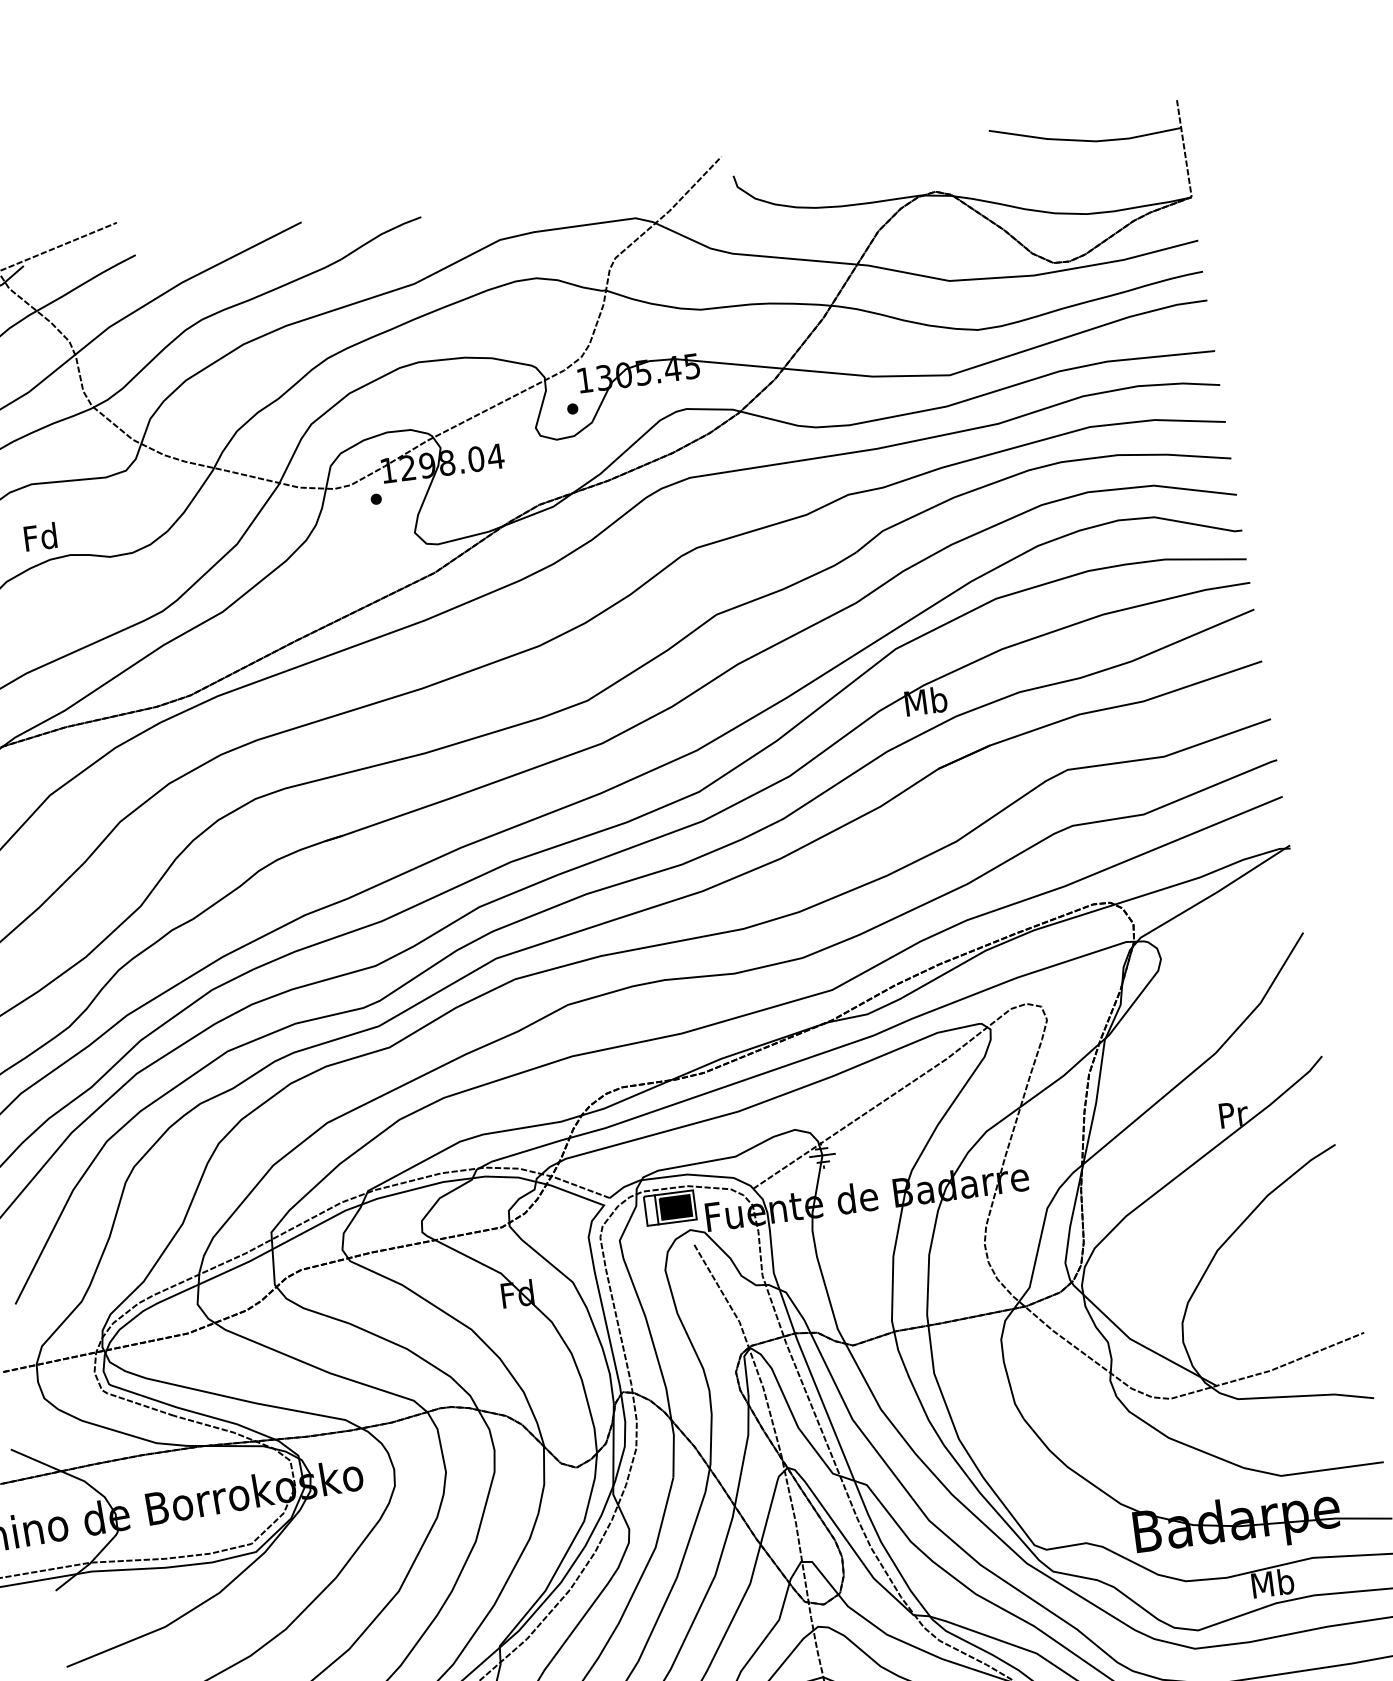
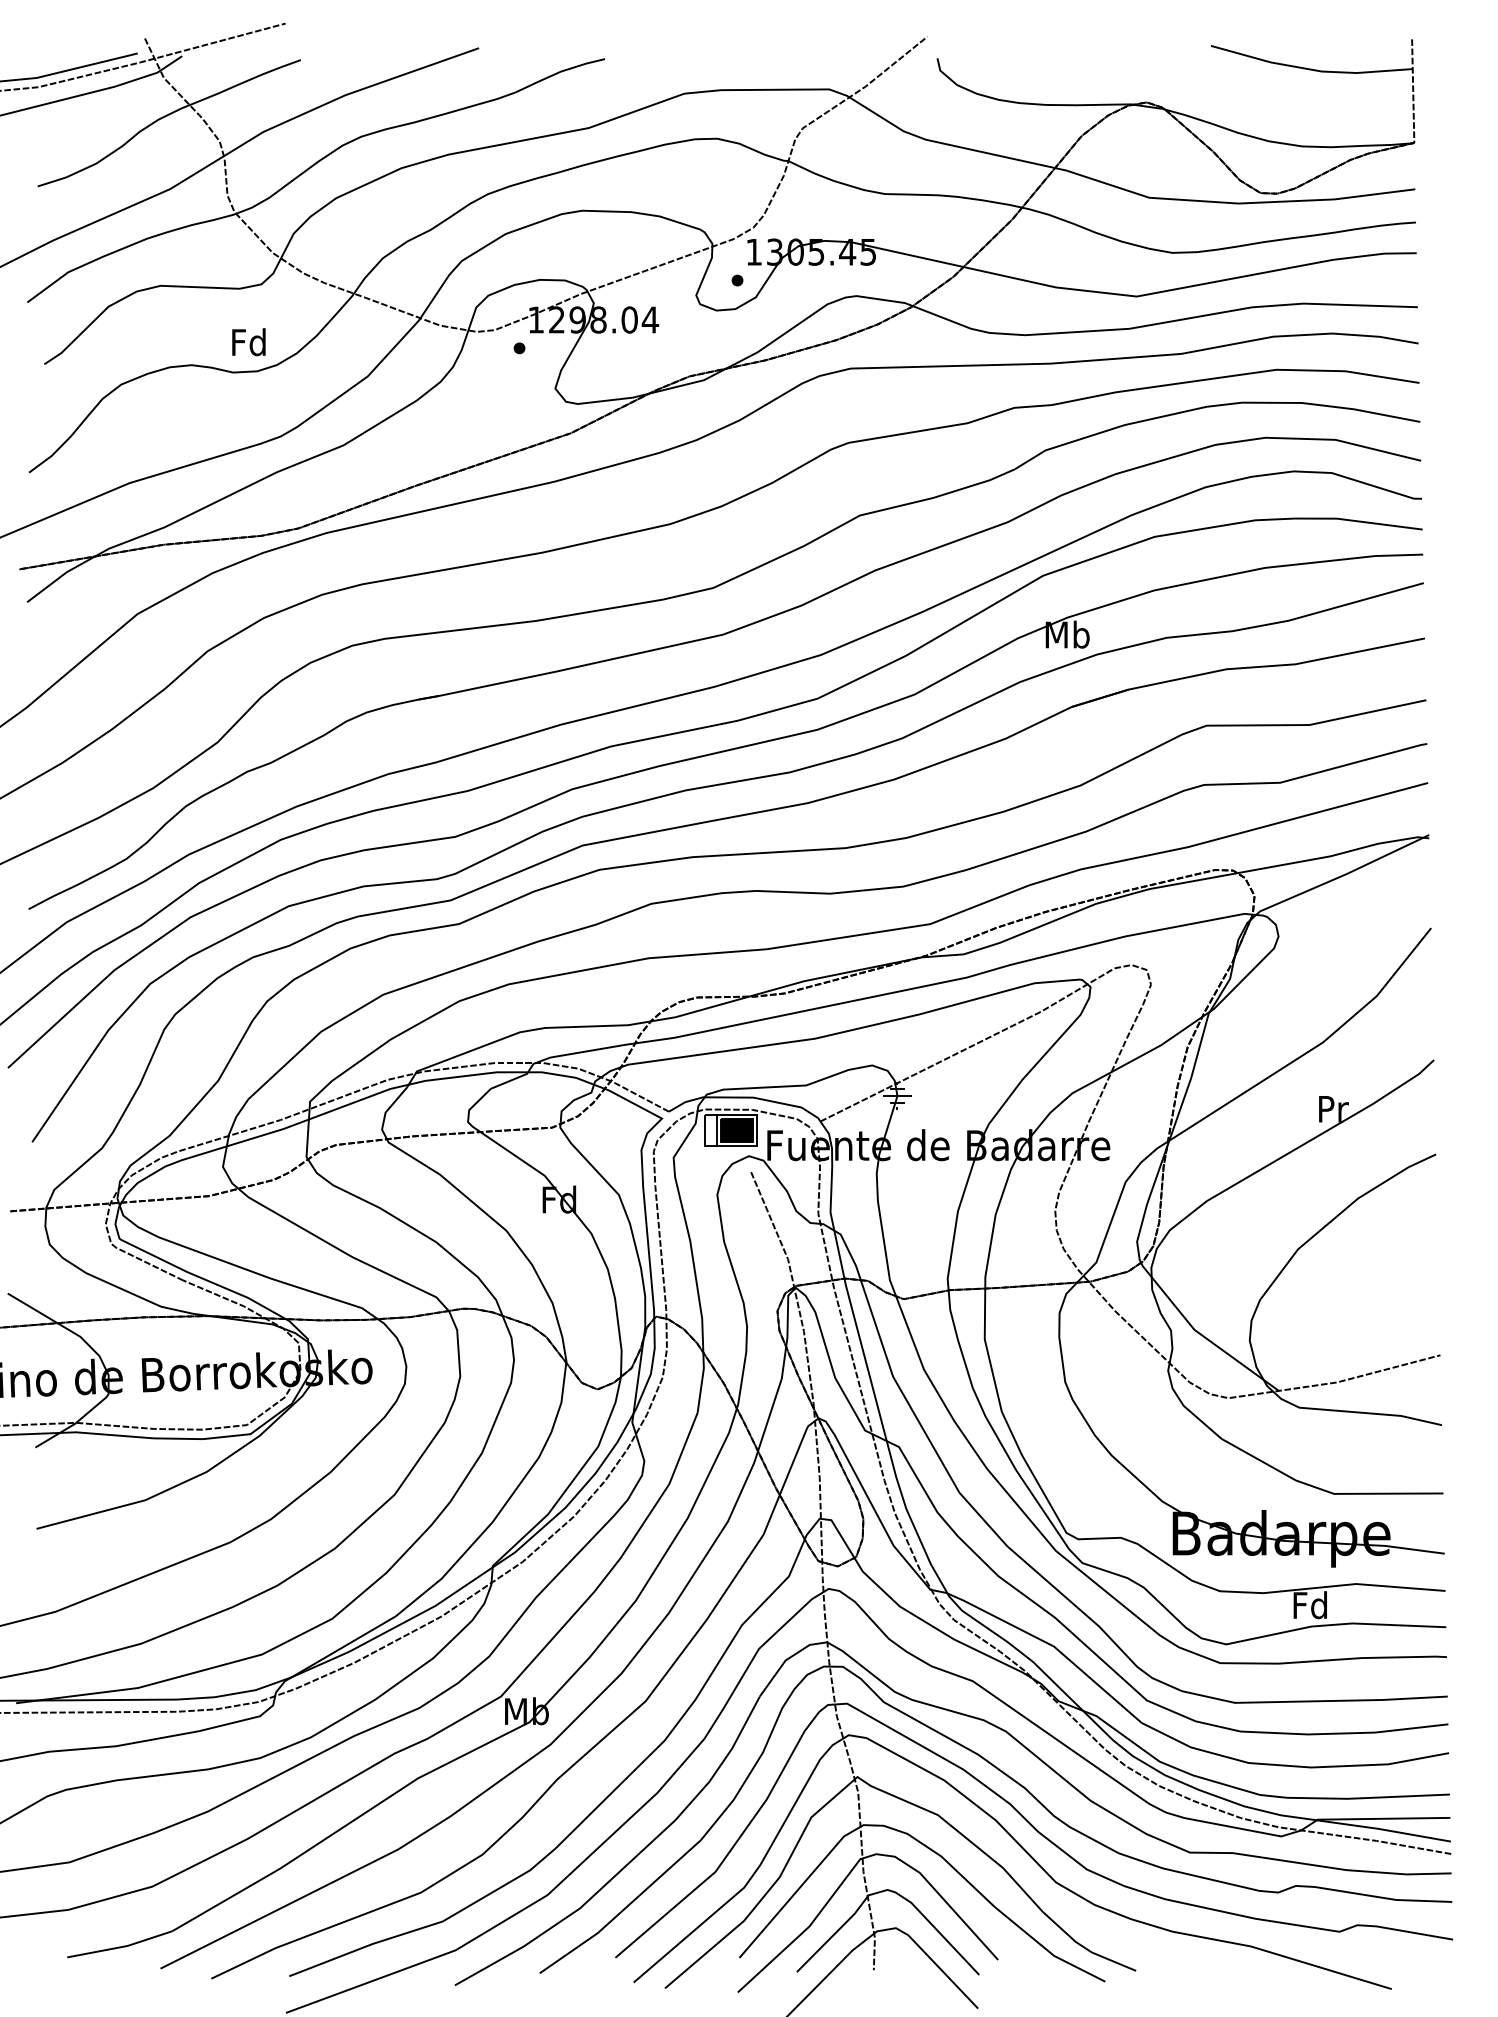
text: (40, 537) -> (248, 342), moved
text: (1272, 1583) -> (1310, 1605), Mb -> Fd

